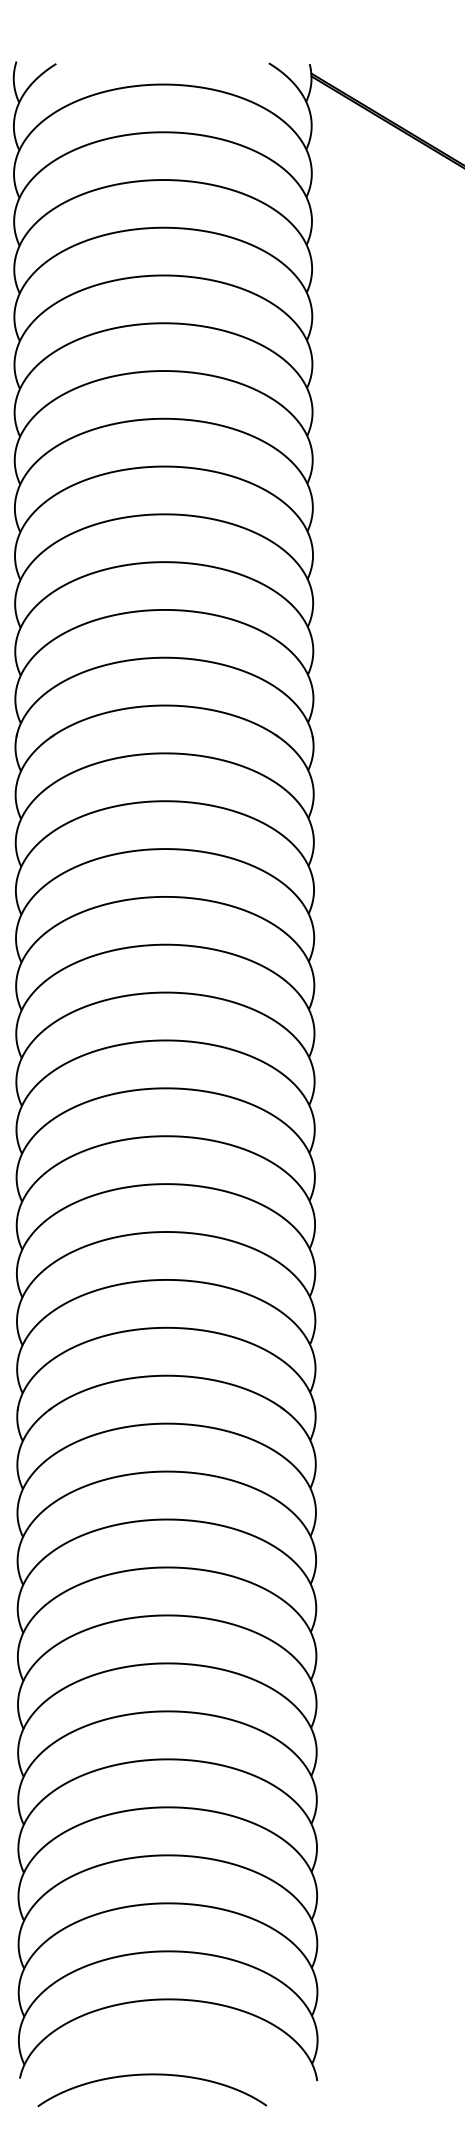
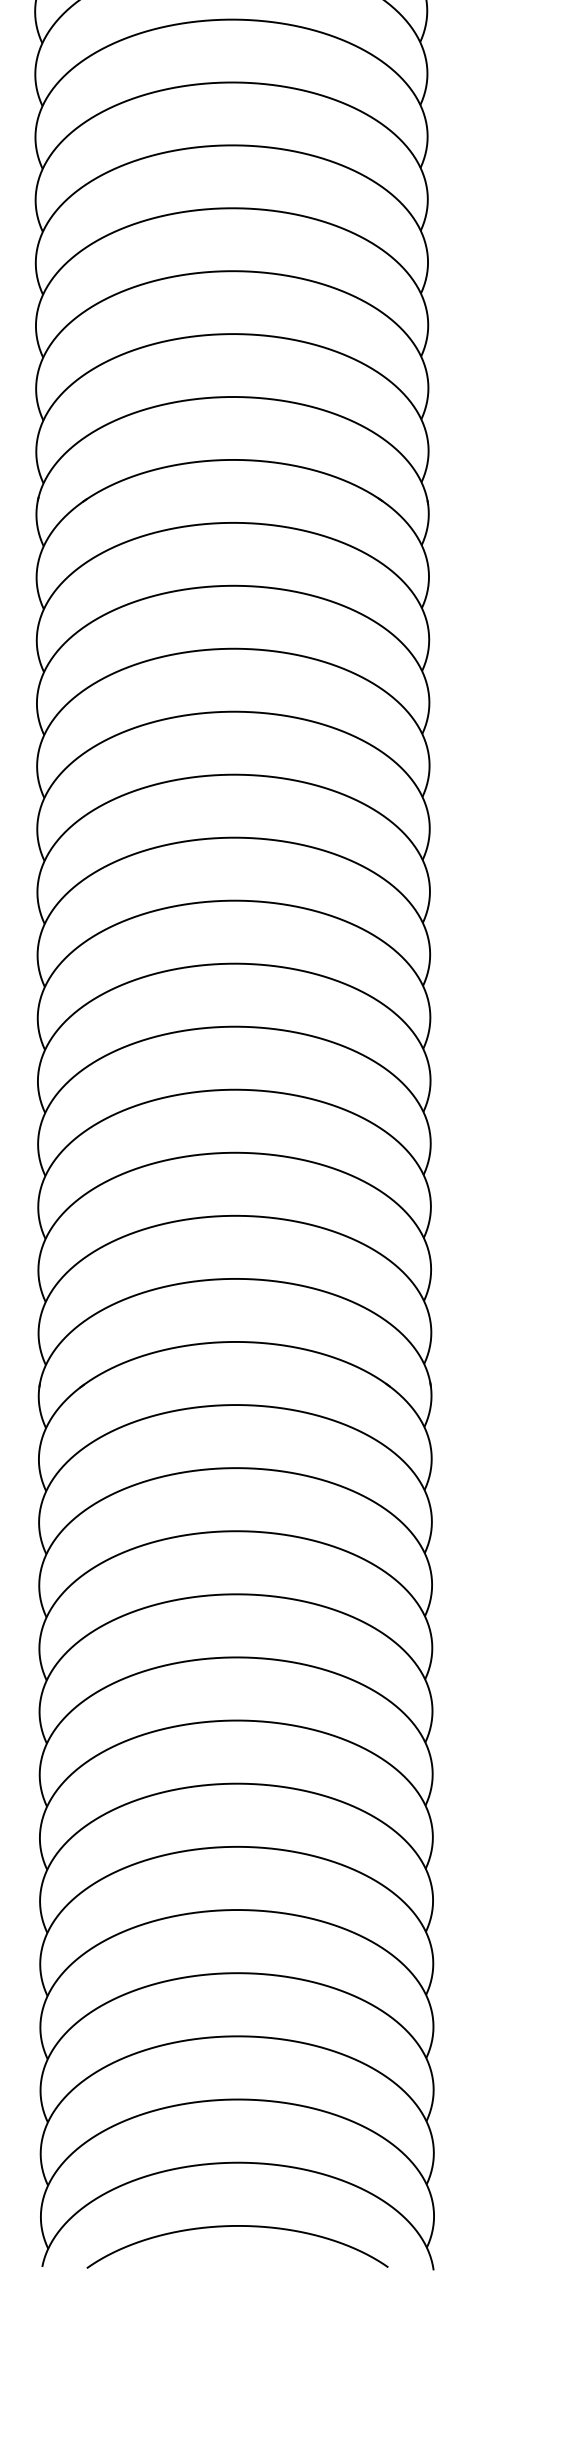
curve: (152, 2075) -> (237, 2227), moved

